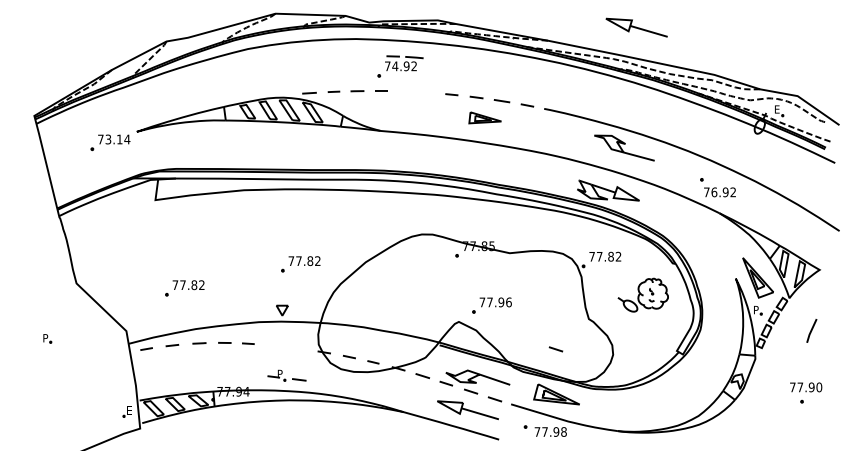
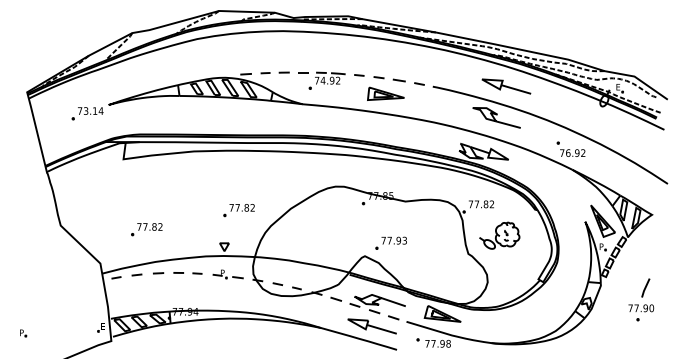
part: (636, 27) -> (506, 86), moved
part: (400, 66) -> (327, 80), moved
part: (484, 117) -> (385, 93), size x1.43
part: (642, 294) -> (499, 235), moved
text: (508, 302) -> (404, 240), 77.96 -> 77.93
line: (811, 330) -> (645, 287), moved
part: (47, 338) -> (23, 333), moved
line: (555, 349) -> (441, 278), removed
part: (286, 375) -> (227, 274), moved

